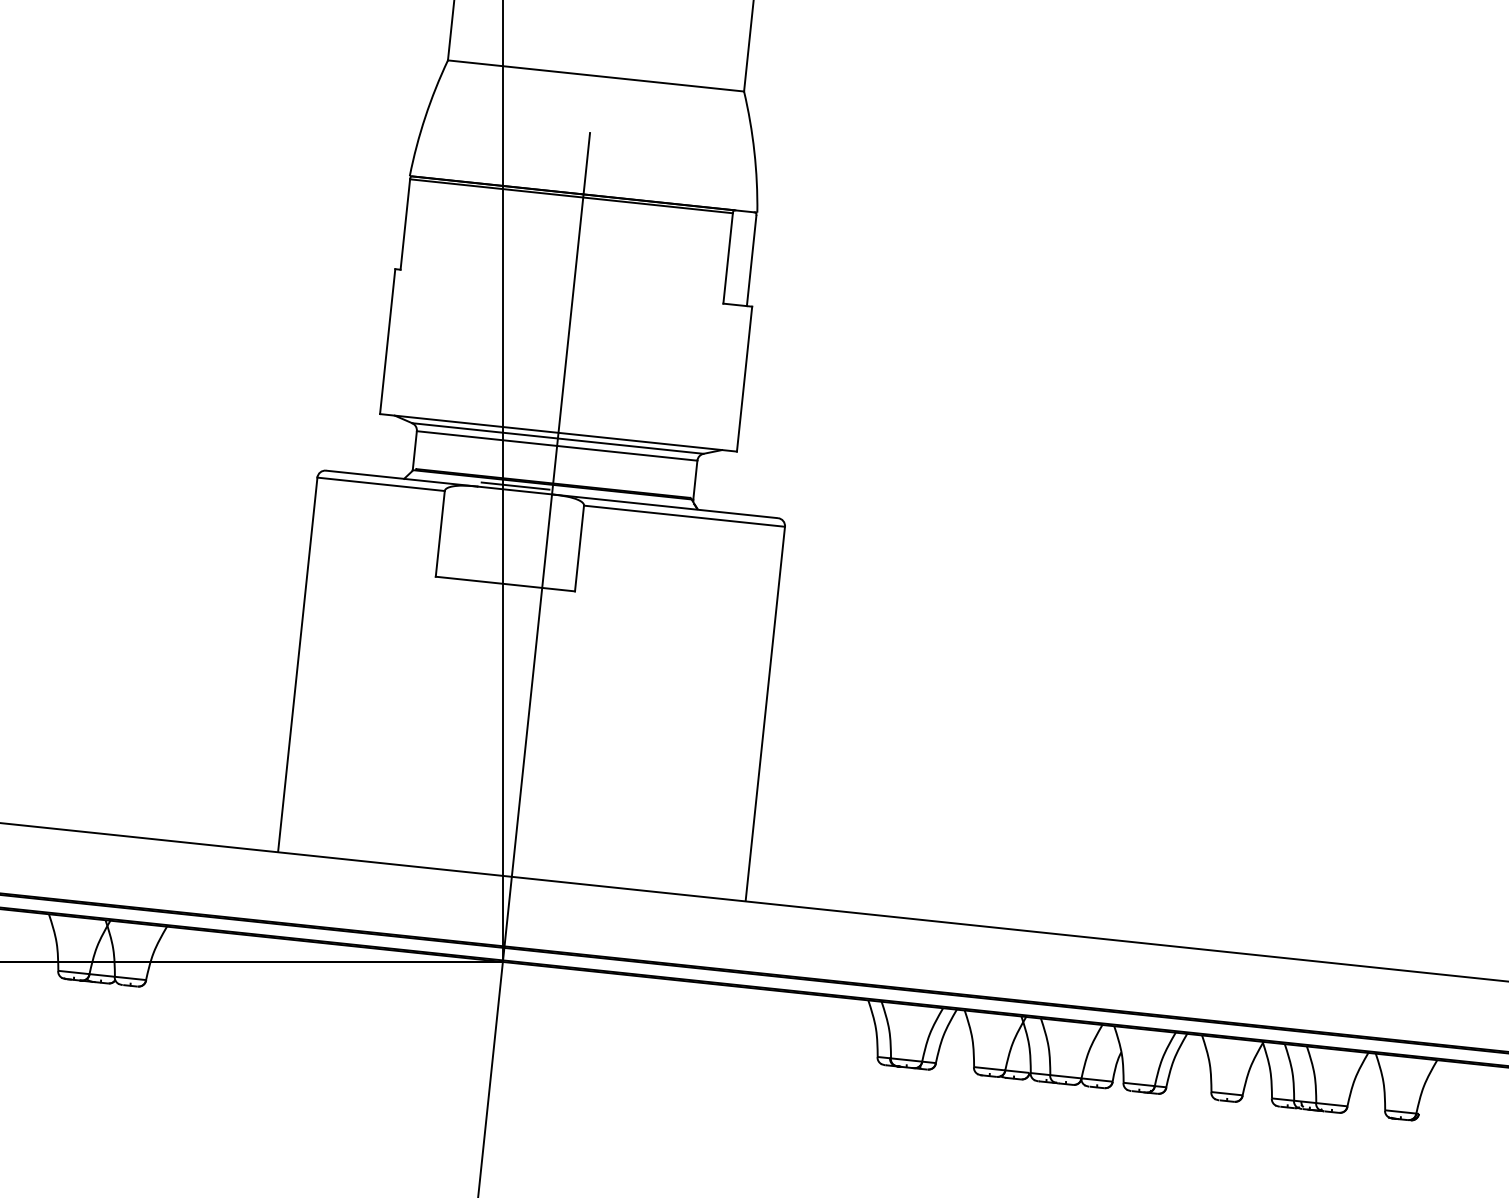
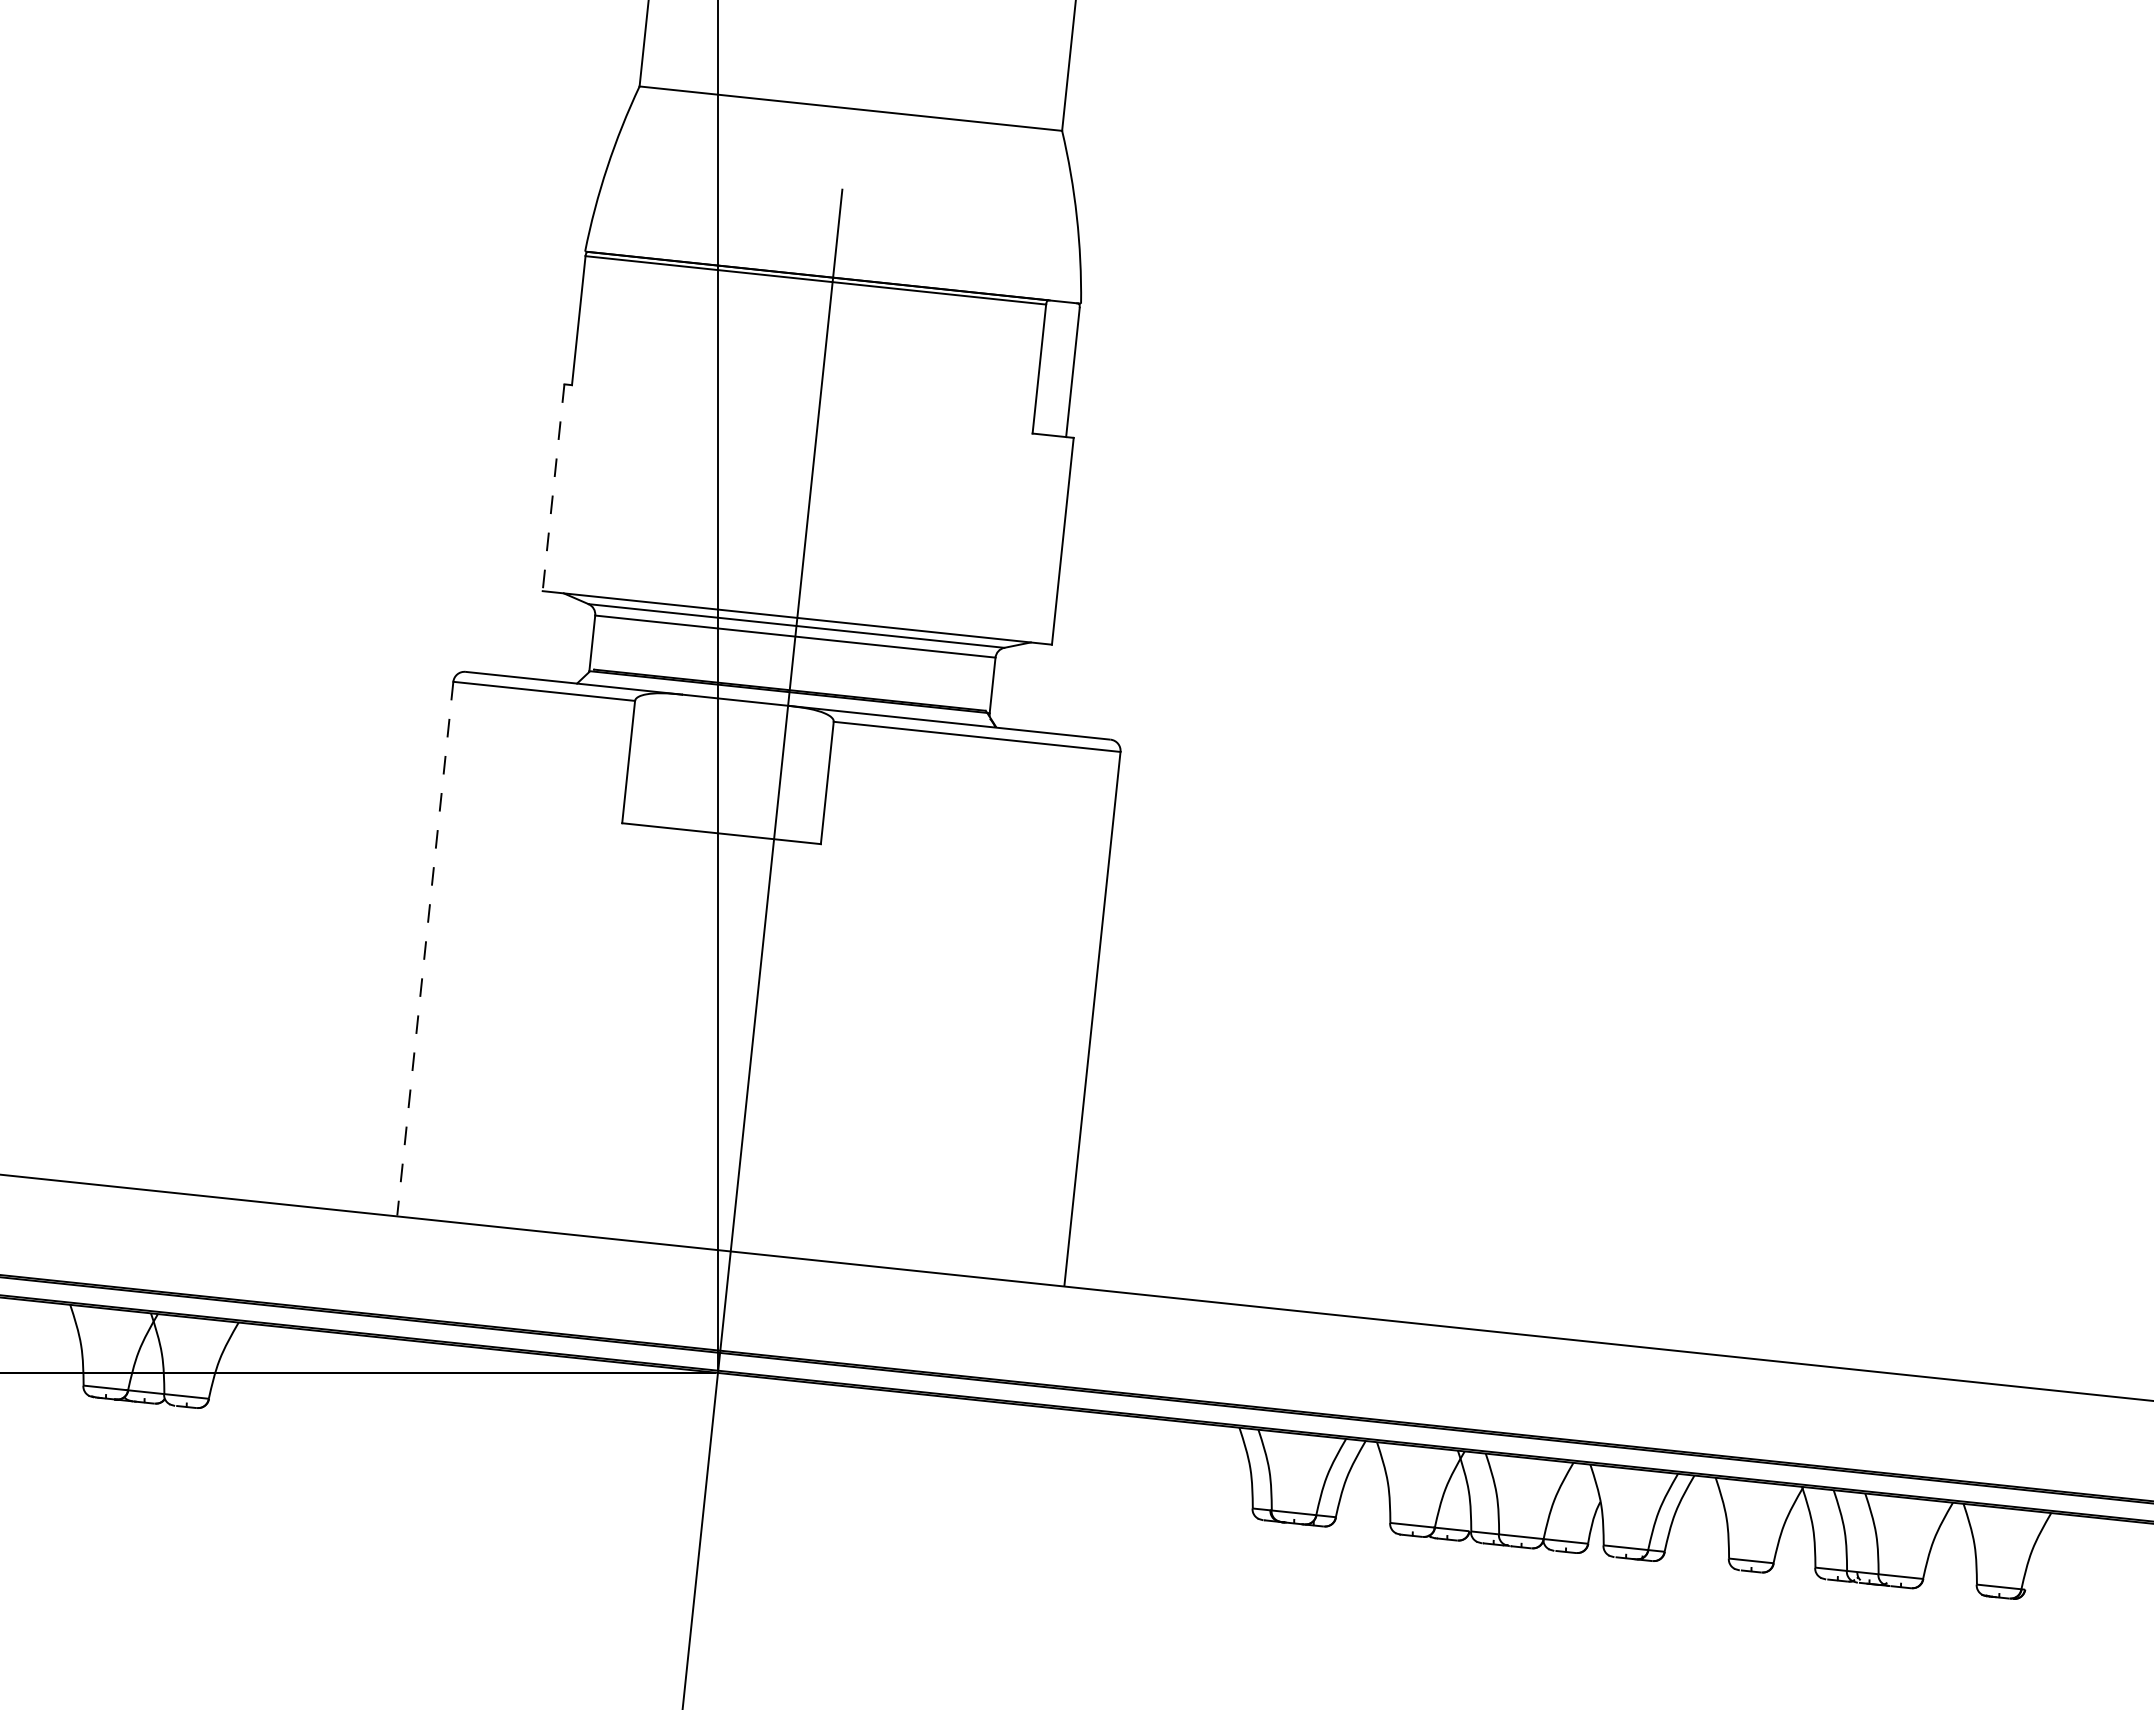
line: (387, 341) -> (553, 487), solid -> dashed
line: (515, 485) -> (735, 693), removed
line: (297, 665) -> (425, 949), solid -> dashed

